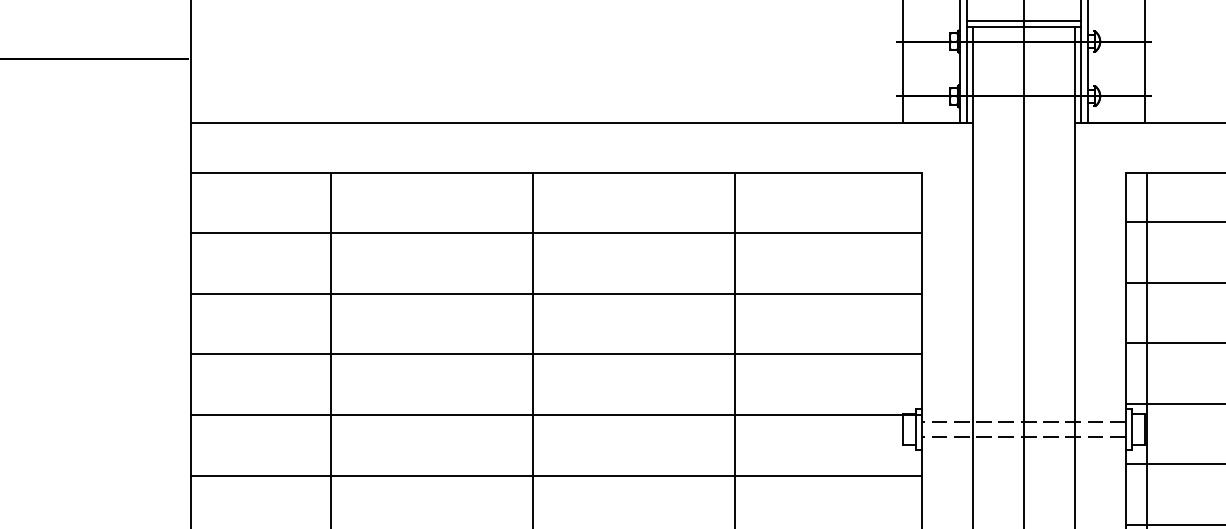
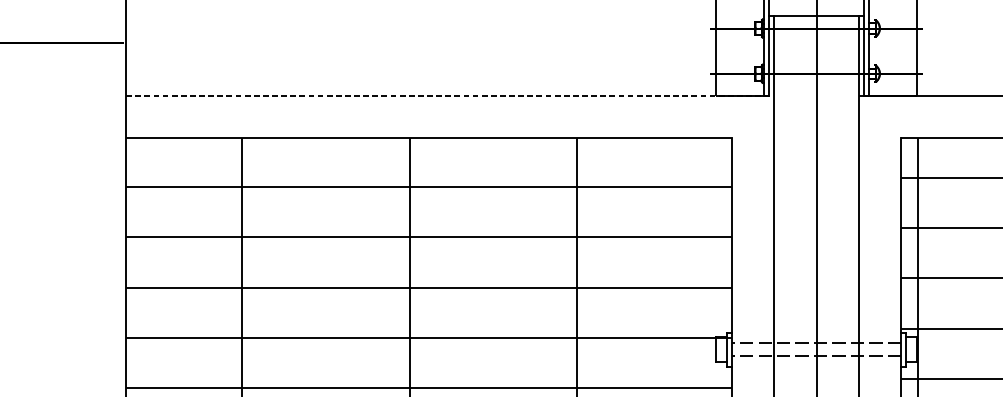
line: (1023, 20) -> (816, 11), removed
line: (582, 122) -> (450, 95), solid -> dashed

